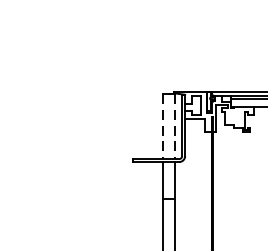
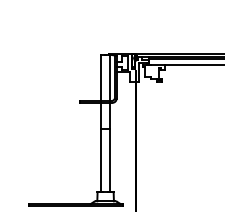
line: (163, 127) -> (101, 78), dashed -> solid
line: (174, 127) -> (109, 78), dashed -> solid

